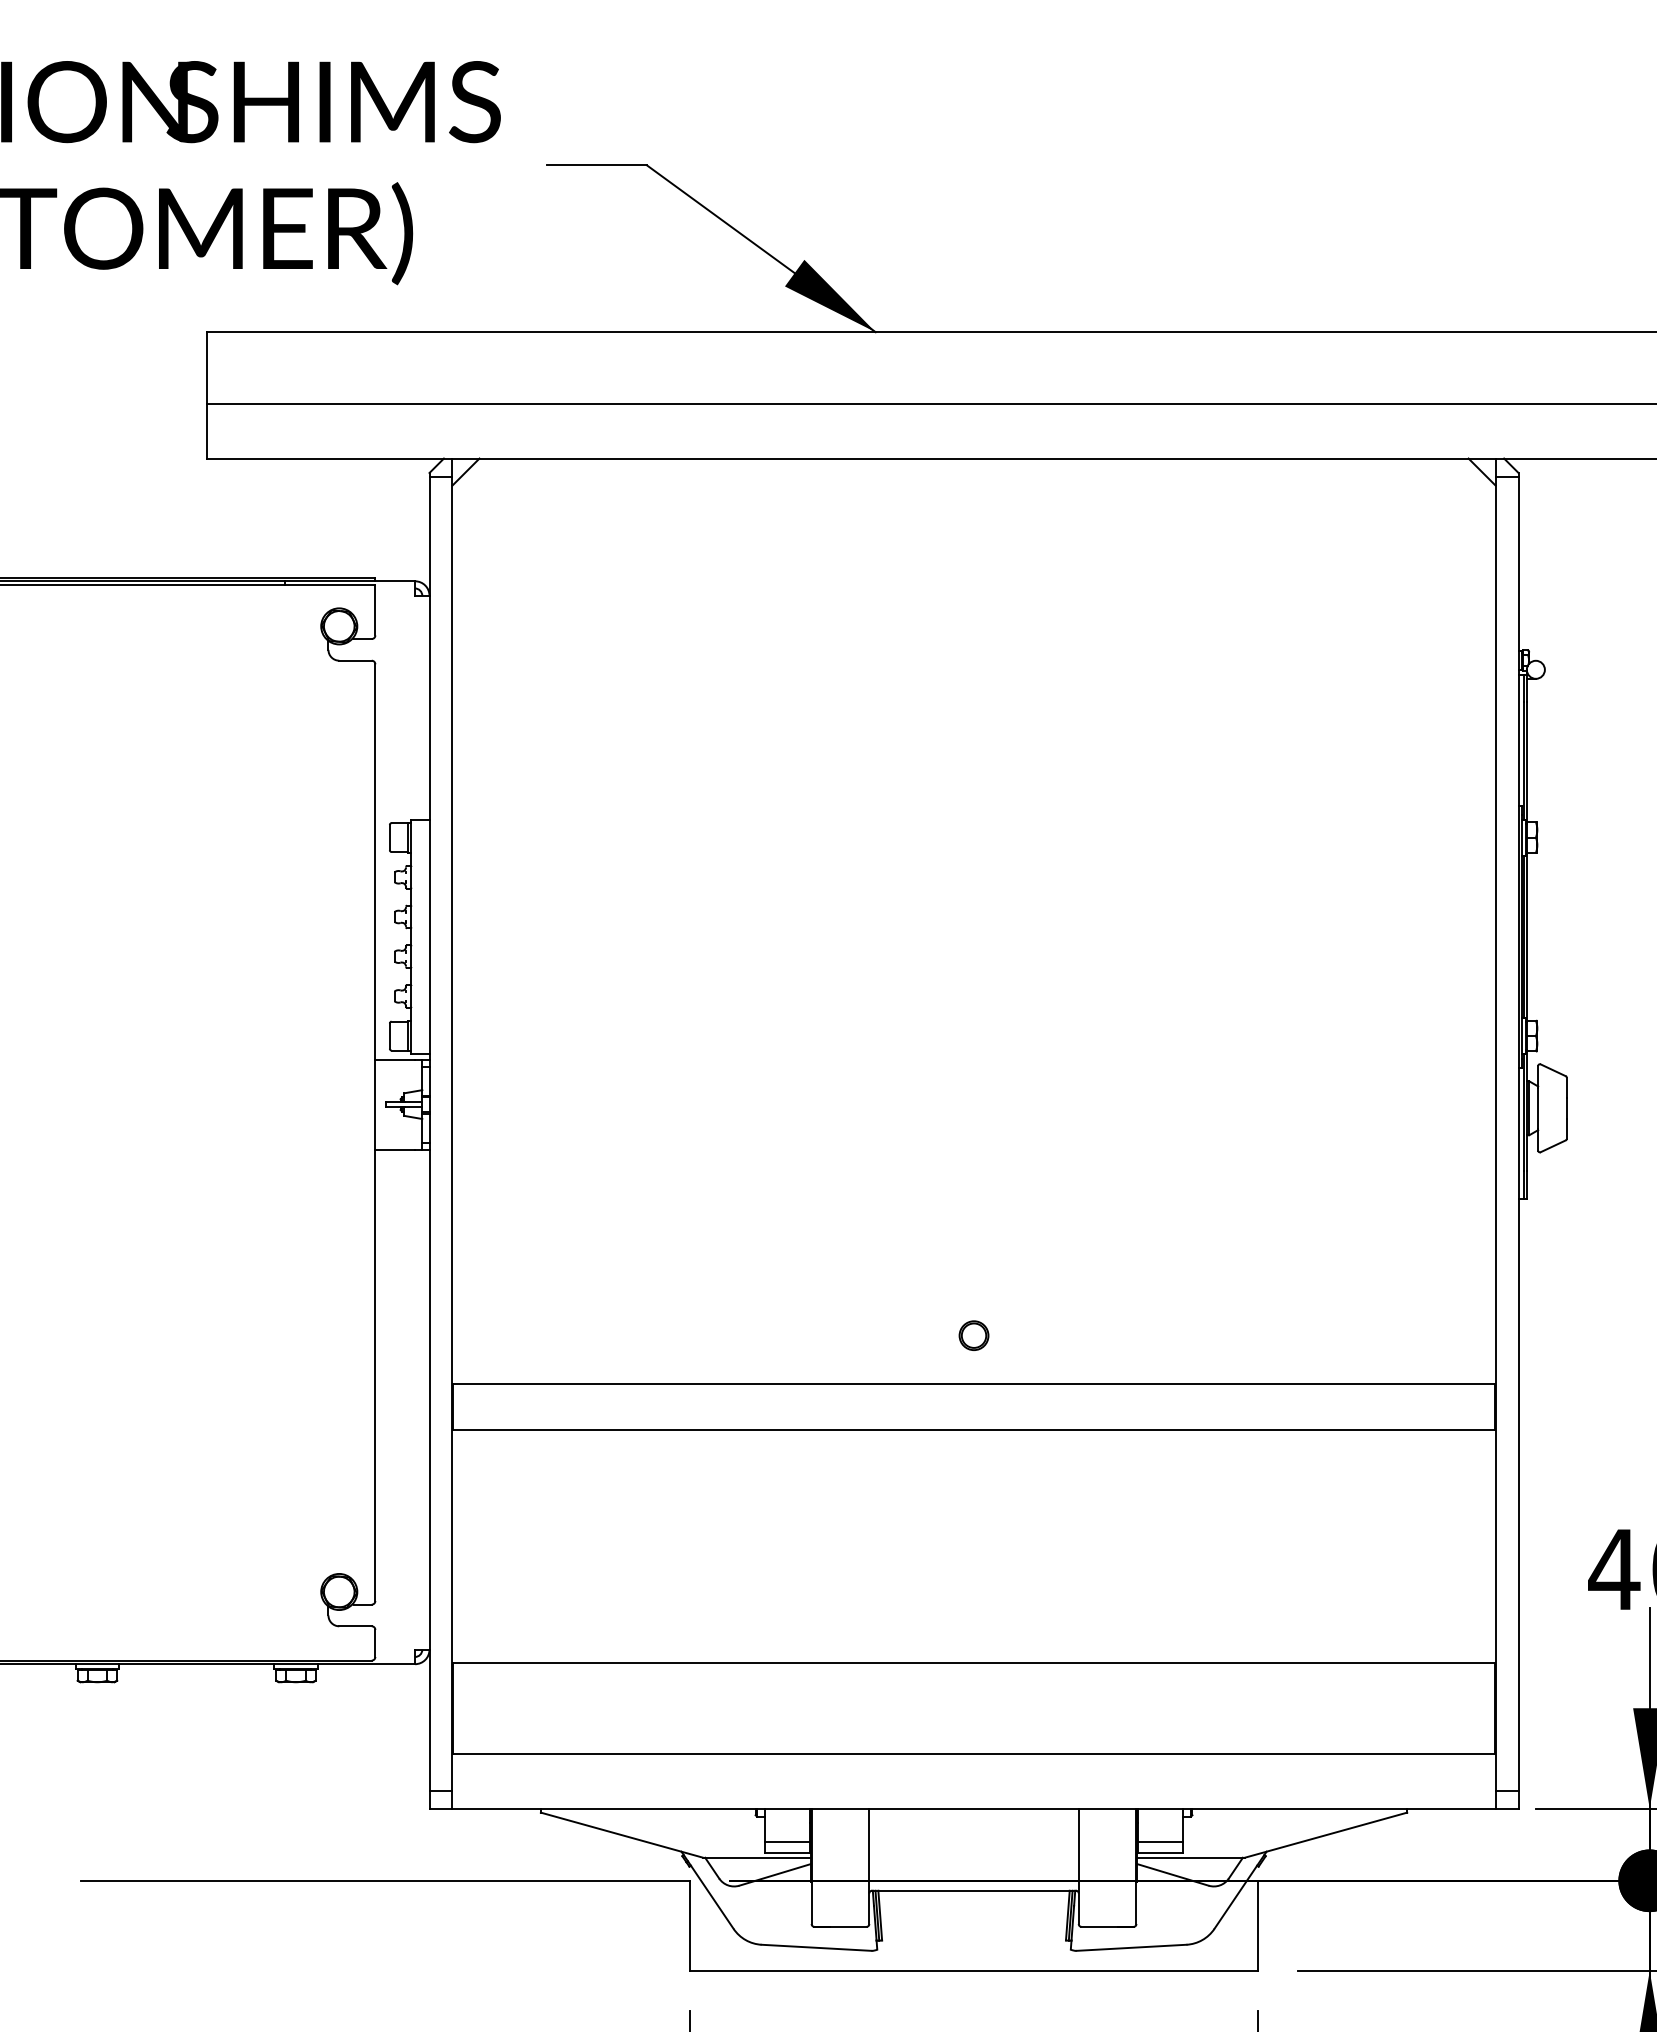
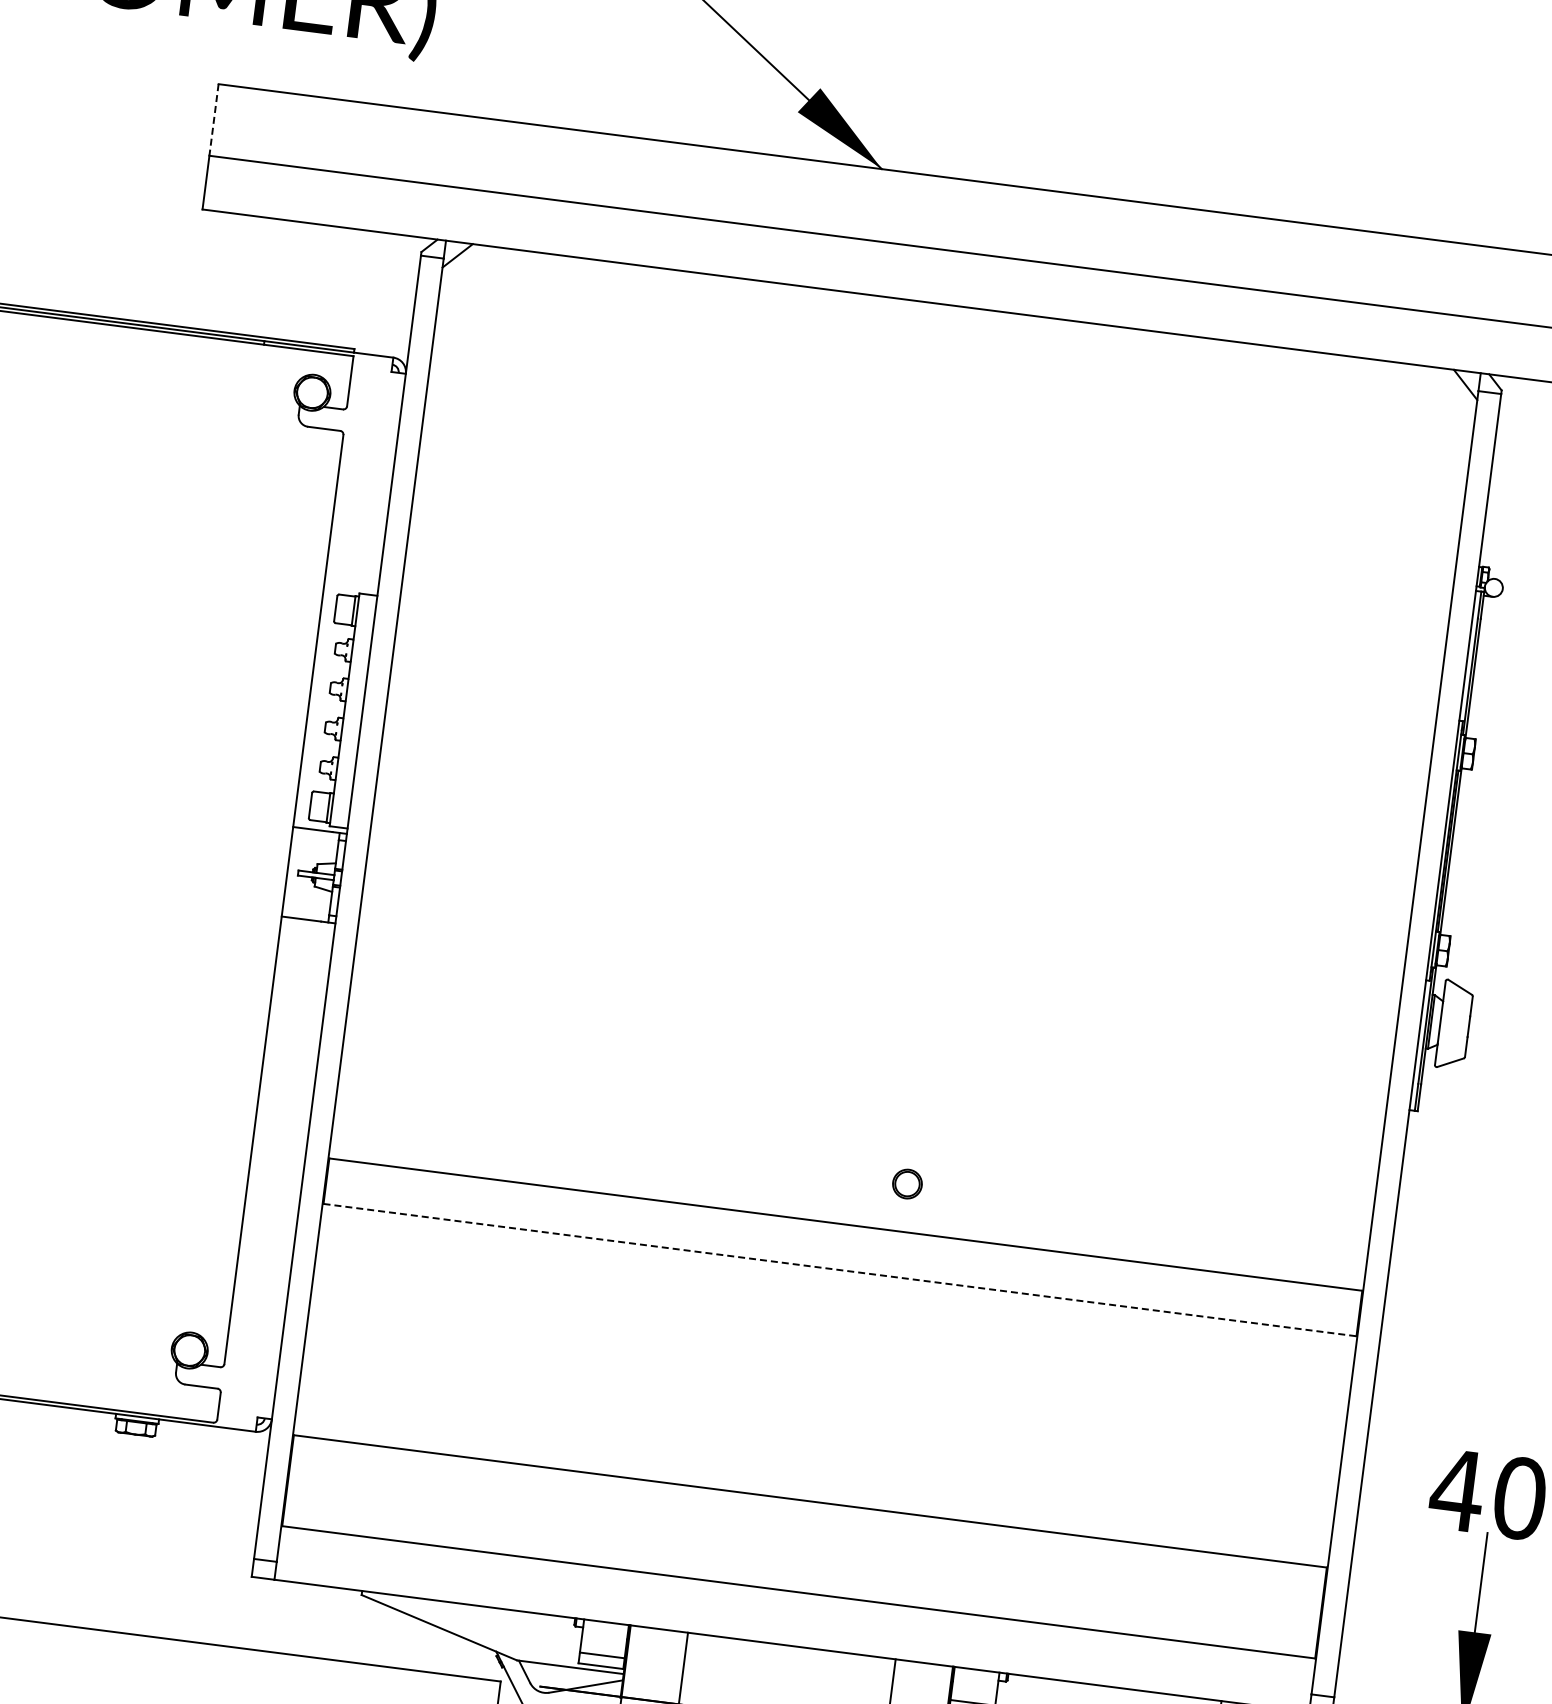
line: (206, 368) -> (213, 120), solid -> dashed
part: (973, 1335) -> (906, 1183), moved
line: (974, 1429) -> (840, 1270), solid -> dashed

